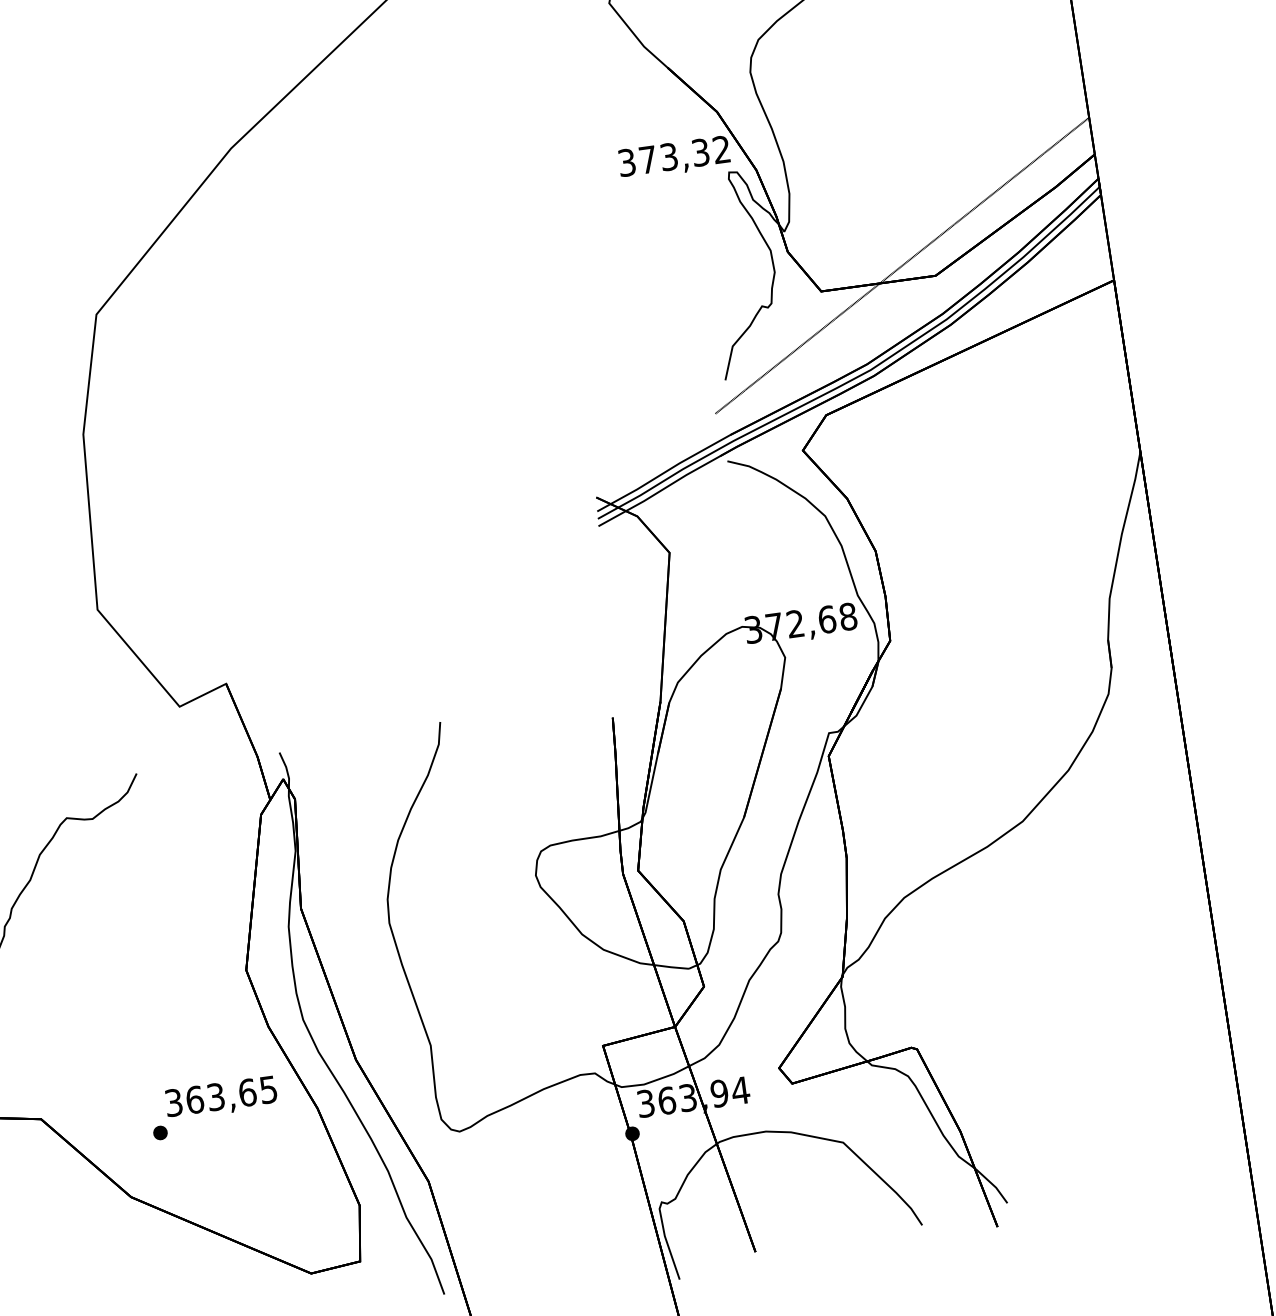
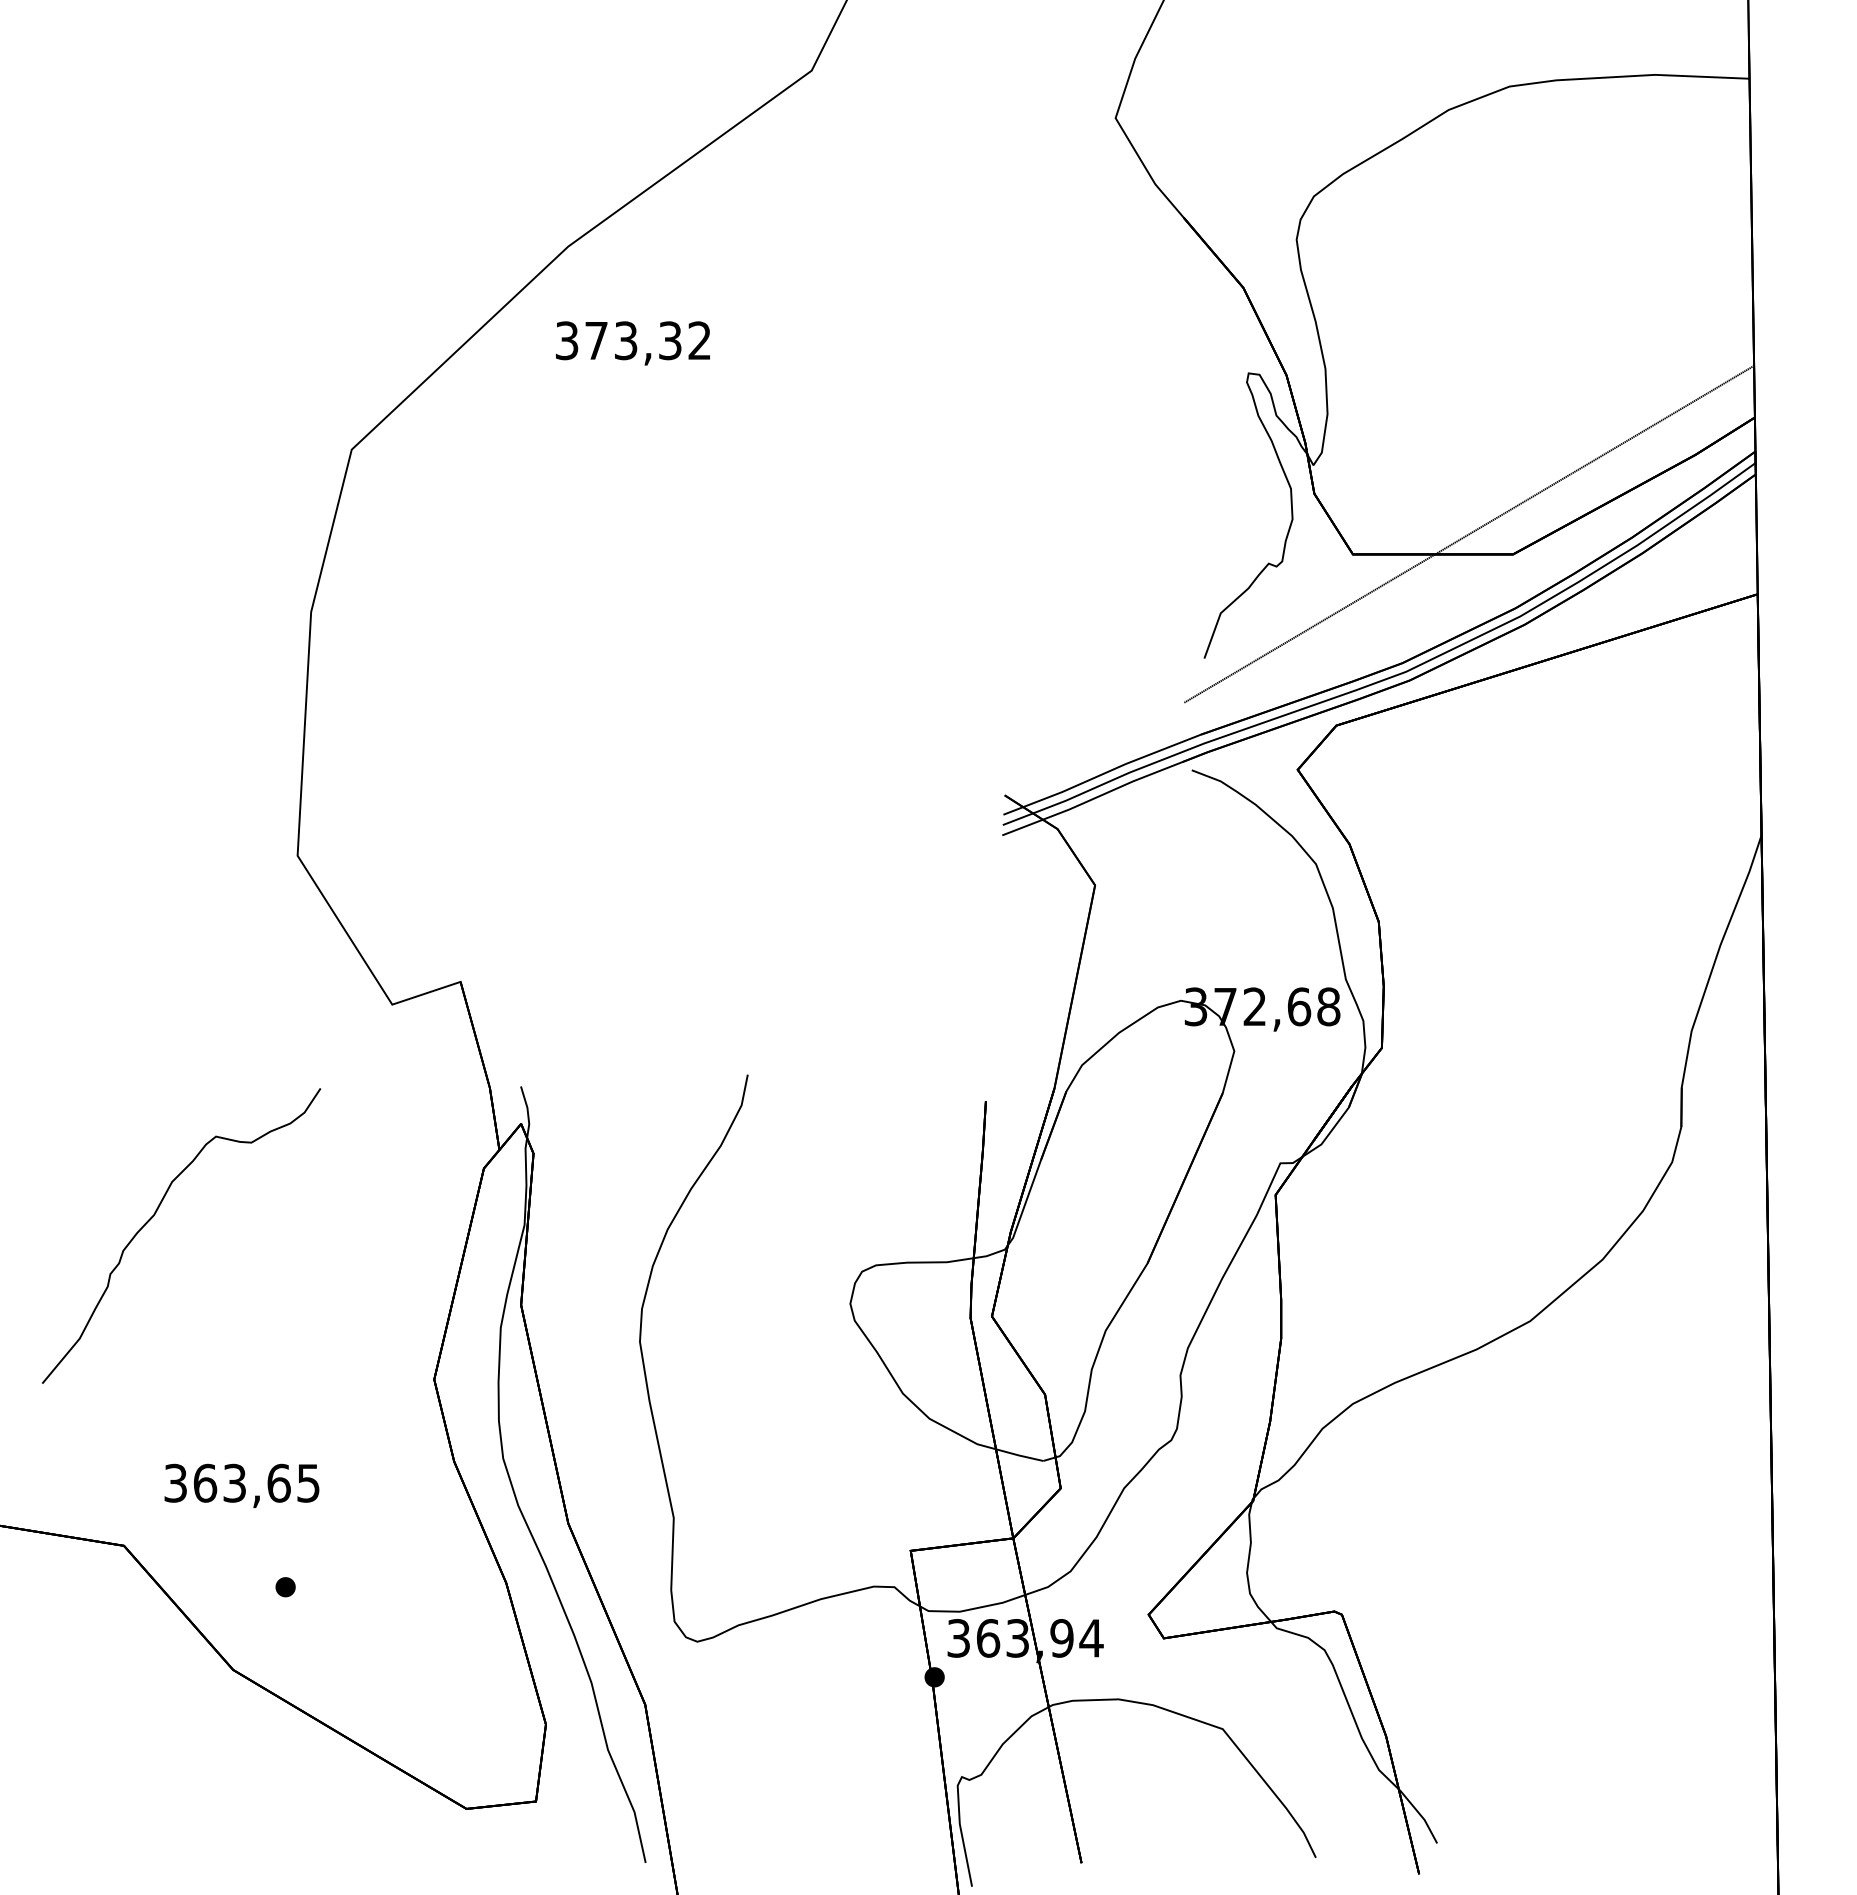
text: (674, 158) -> (632, 343), moved
text: (221, 1097) -> (241, 1485), moved

